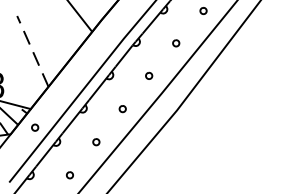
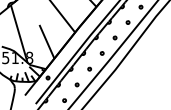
line: (31, 50) -> (46, 41), dashed -> solid

